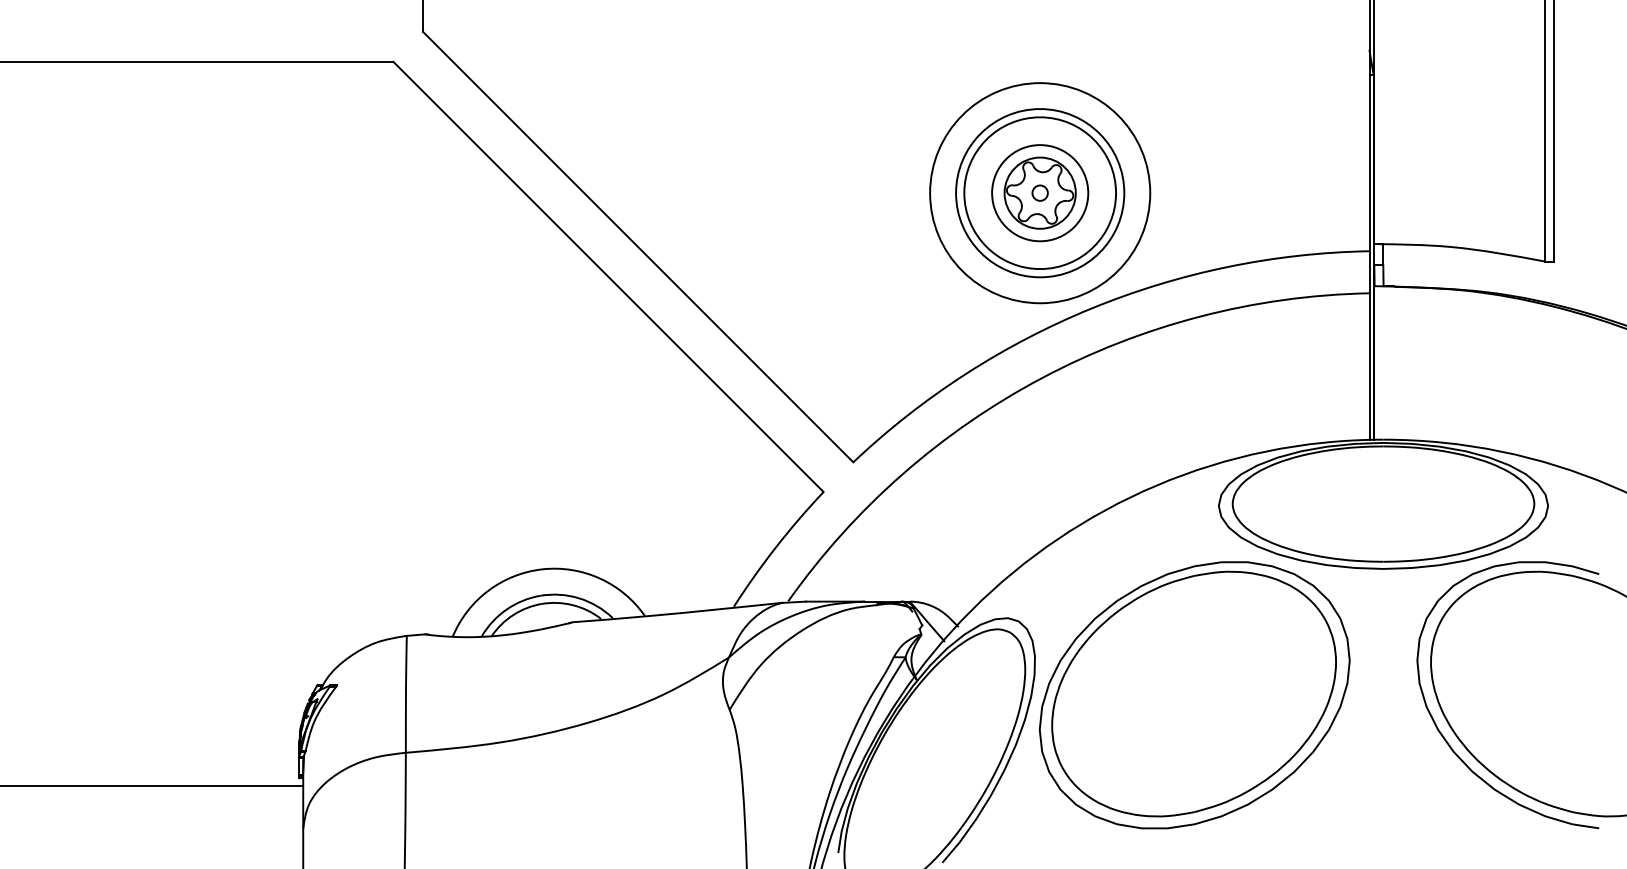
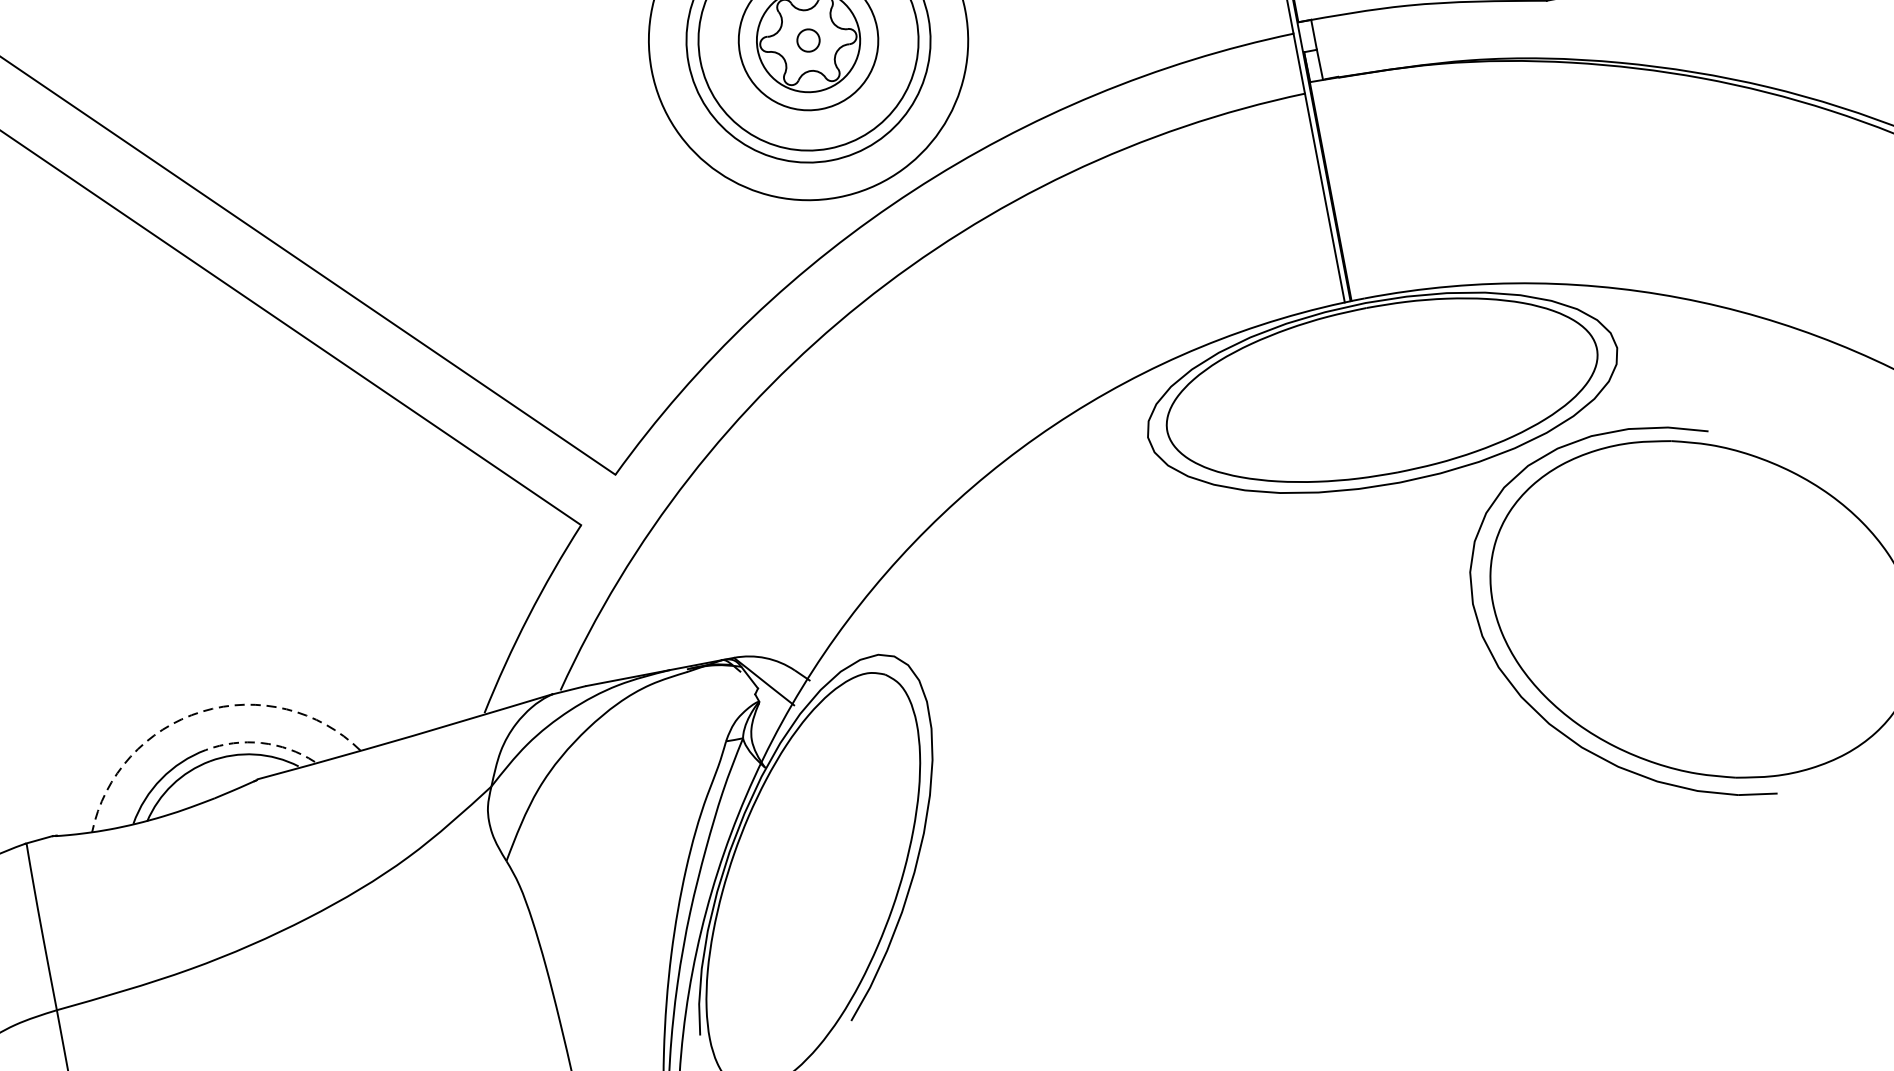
arc: (542, 569) -> (201, 711), solid -> dashed
arc: (579, 598) -> (262, 743), solid -> dashed
part: (1194, 695) -> (1164, 714), removed

